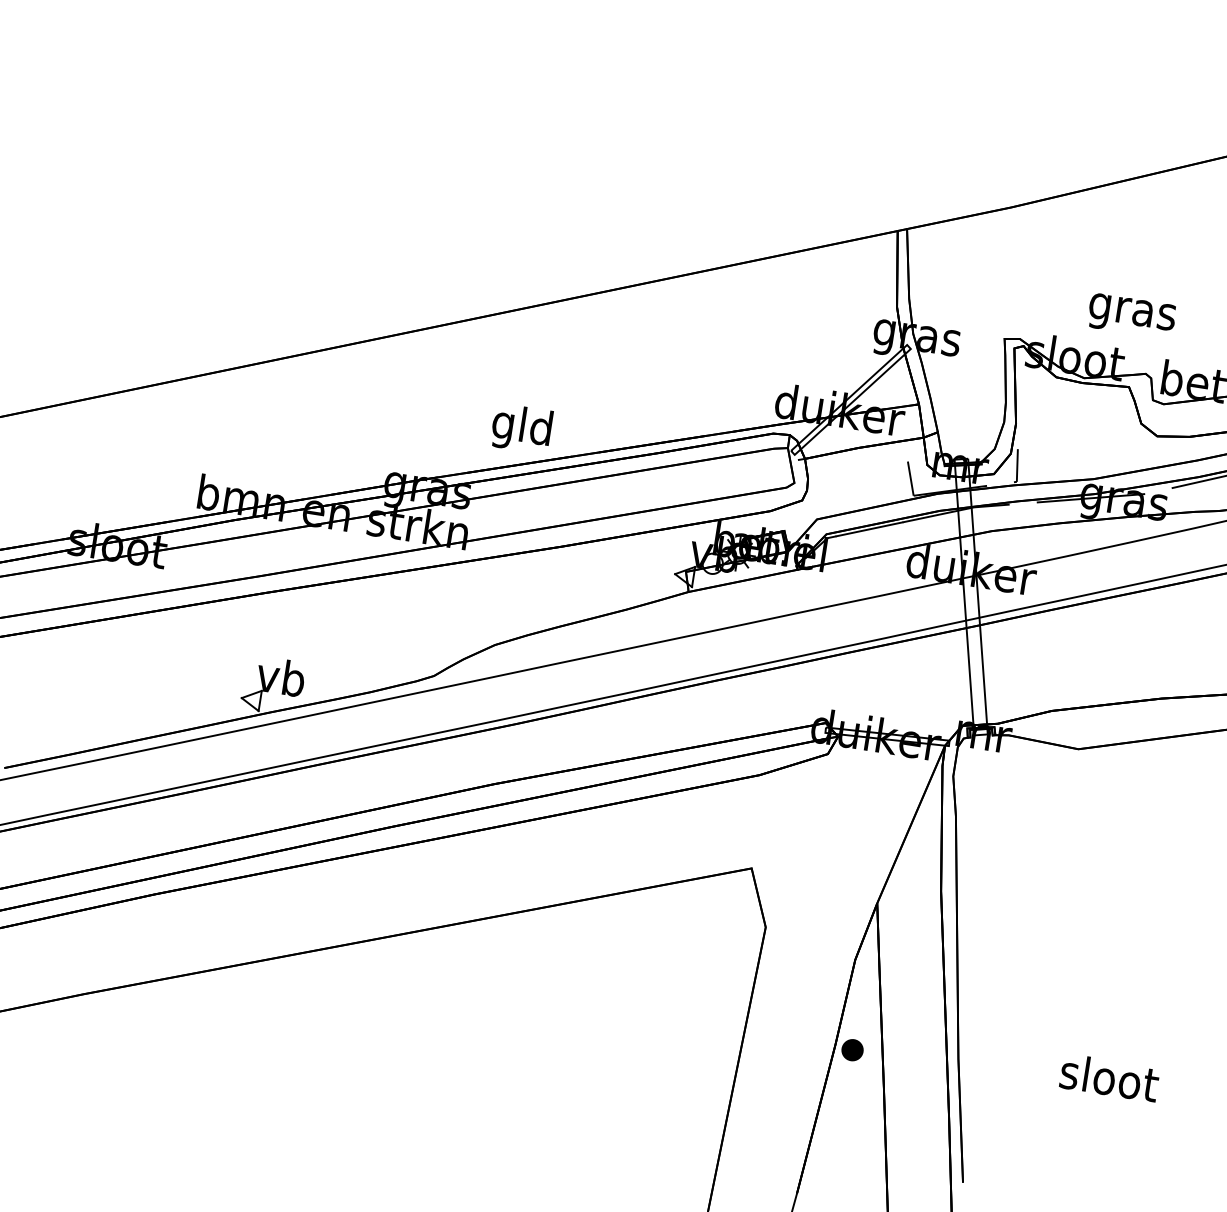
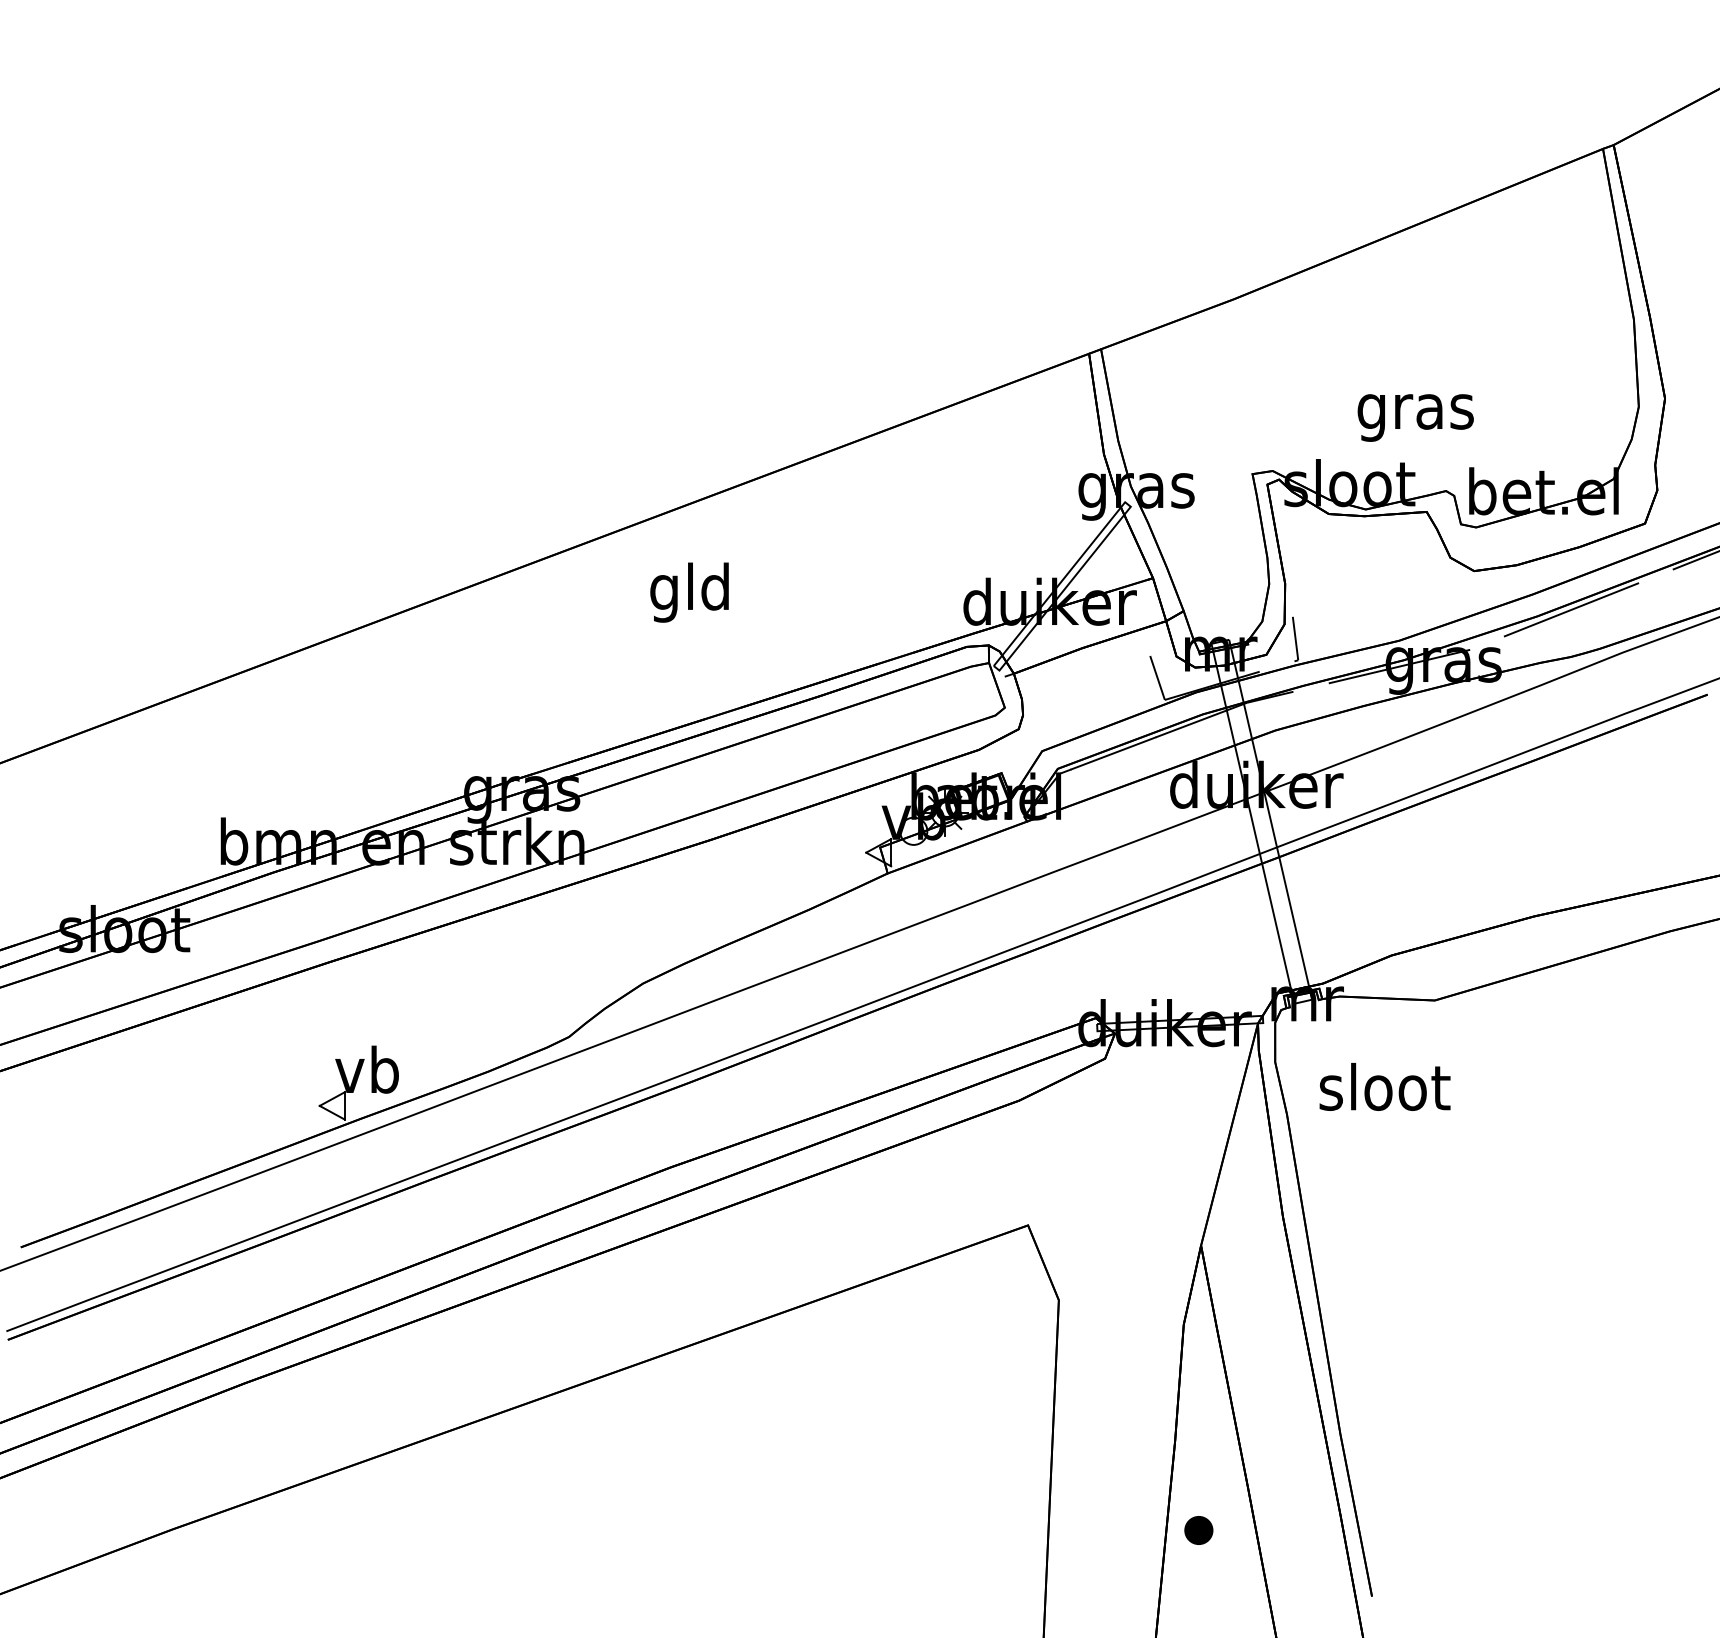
text: (521, 428) -> (689, 592), moved
part: (852, 1050) -> (1198, 1530), moved
text: (1109, 1077) -> (1384, 1086), moved

